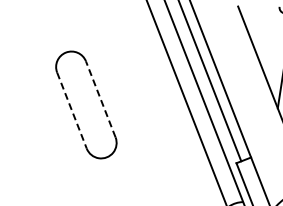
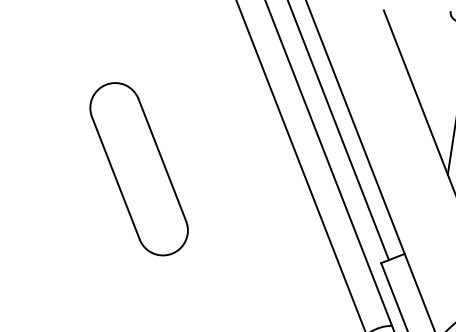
line: (100, 99) -> (161, 160), dashed -> solid
line: (71, 110) -> (115, 178), dashed -> solid

